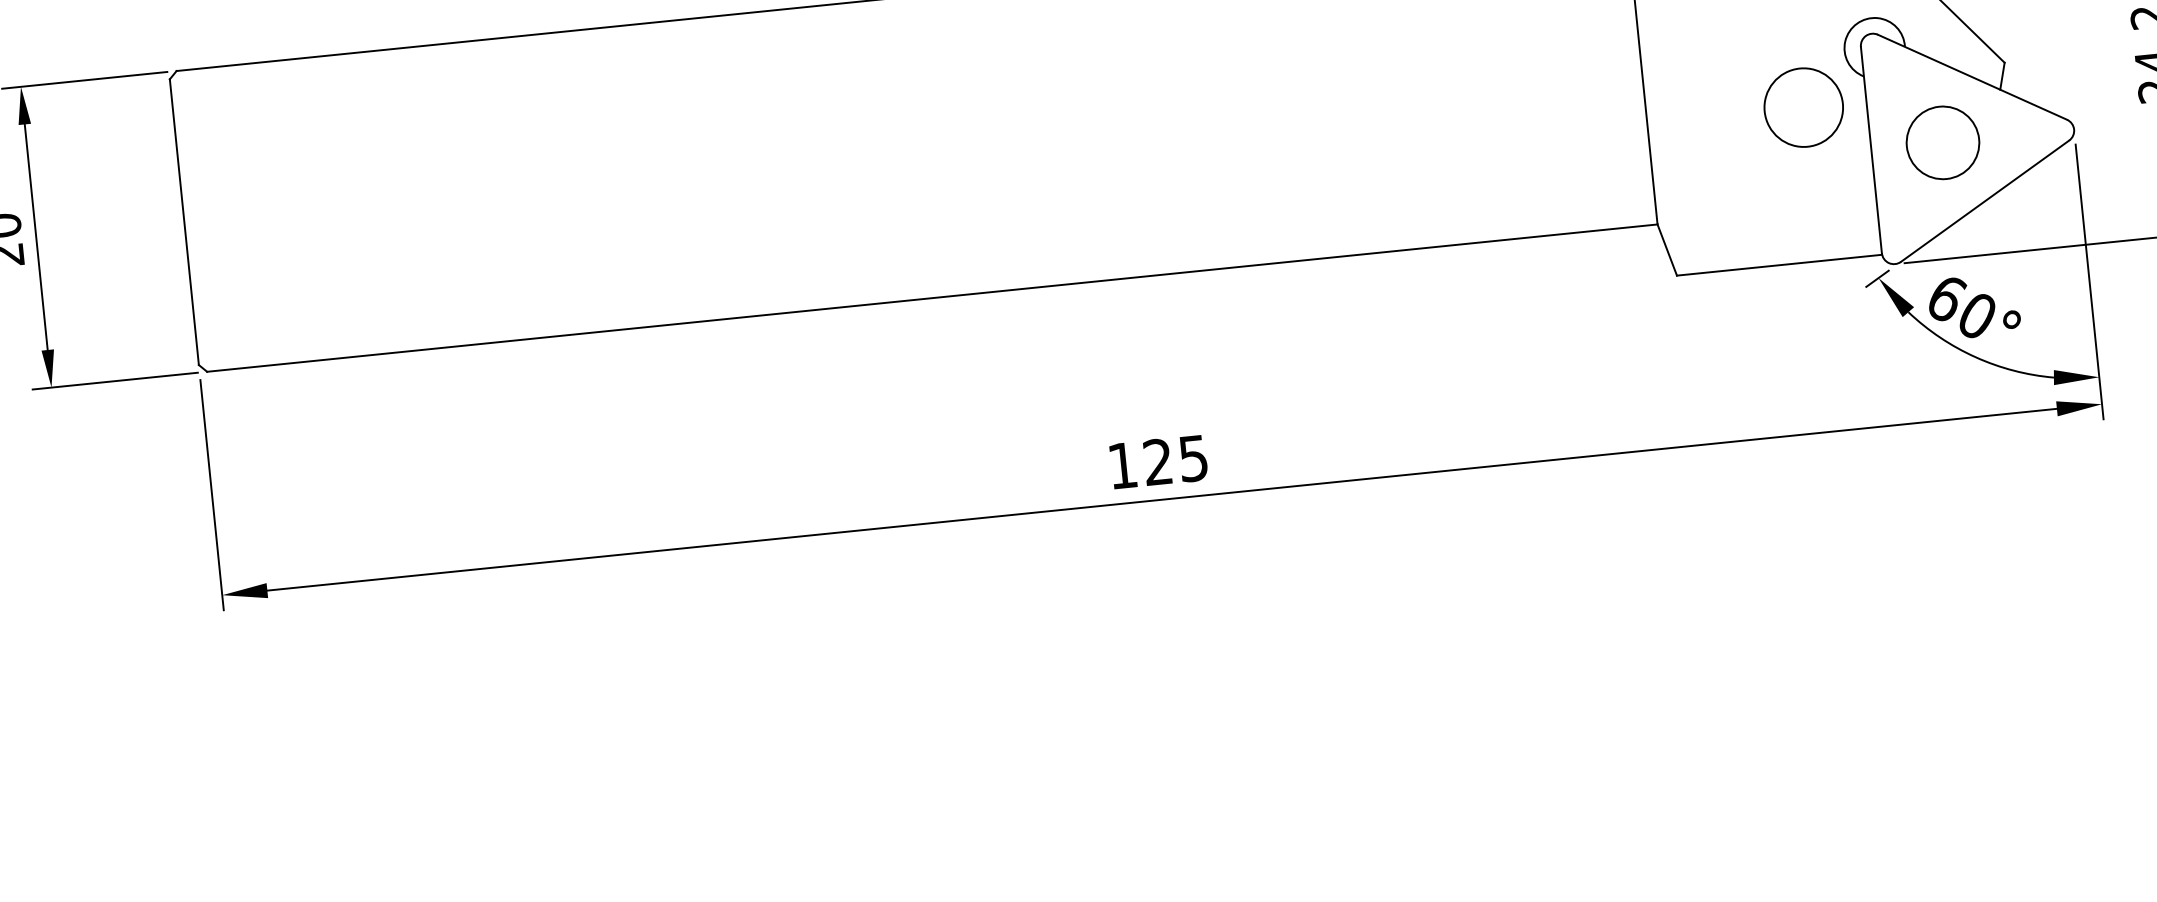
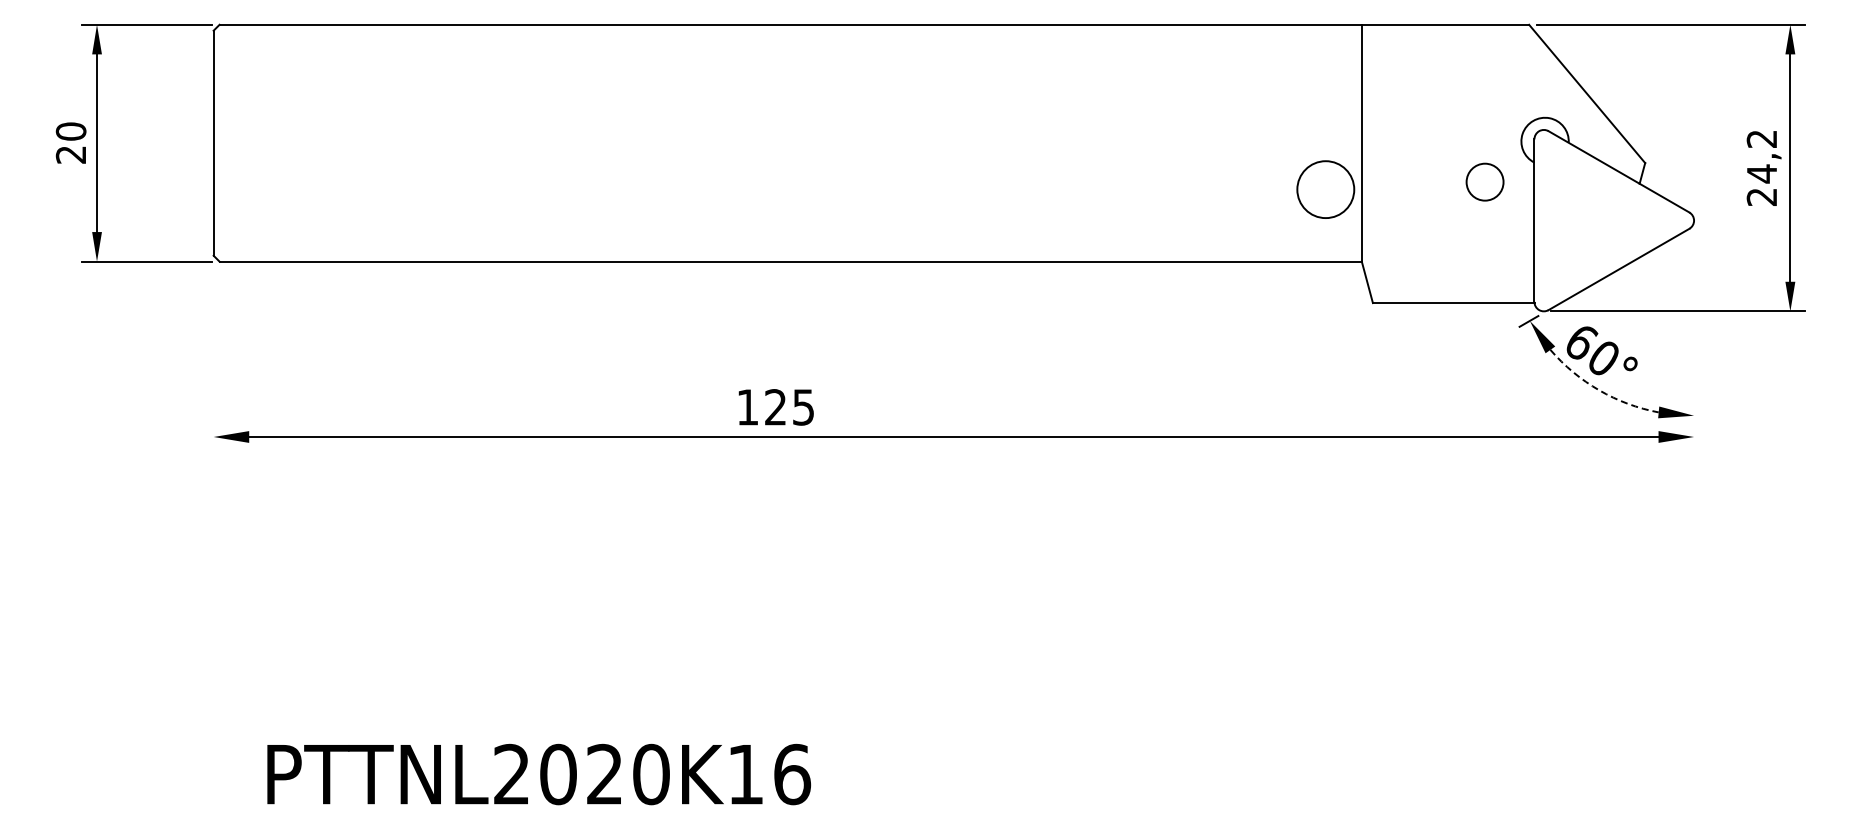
circle: (1802, 106) -> (1484, 181), size x0.6
circle: (1942, 142) -> (1325, 189), moved
line: (2090, 281) -> (1694, 340), removed
arc: (1975, 357) -> (1599, 390), solid -> dashed
text: (1157, 462) -> (775, 407), moved
line: (211, 494) -> (213, 357), removed

